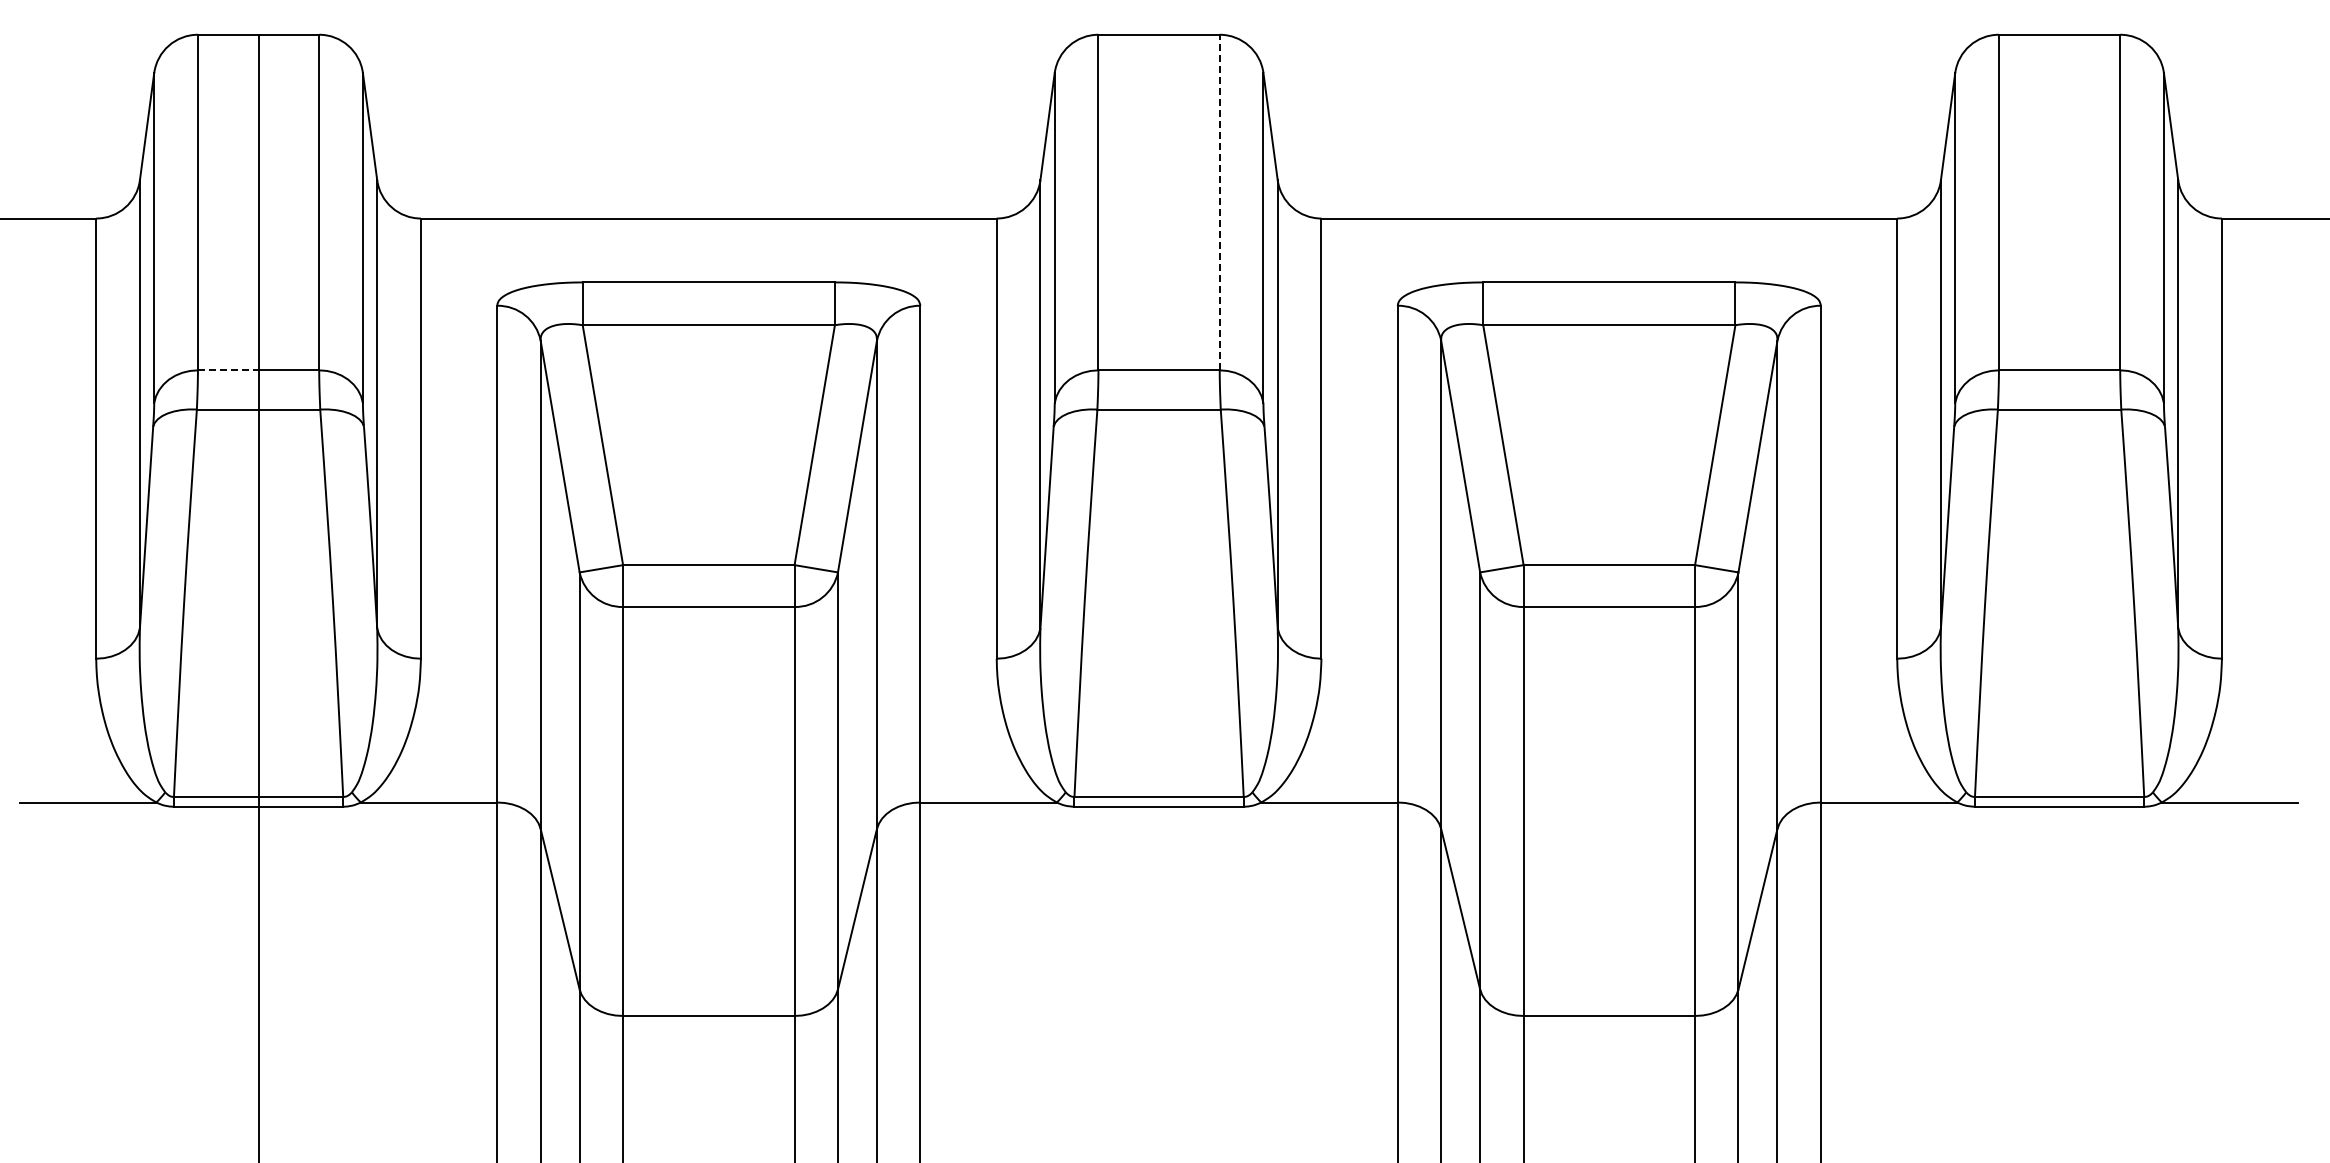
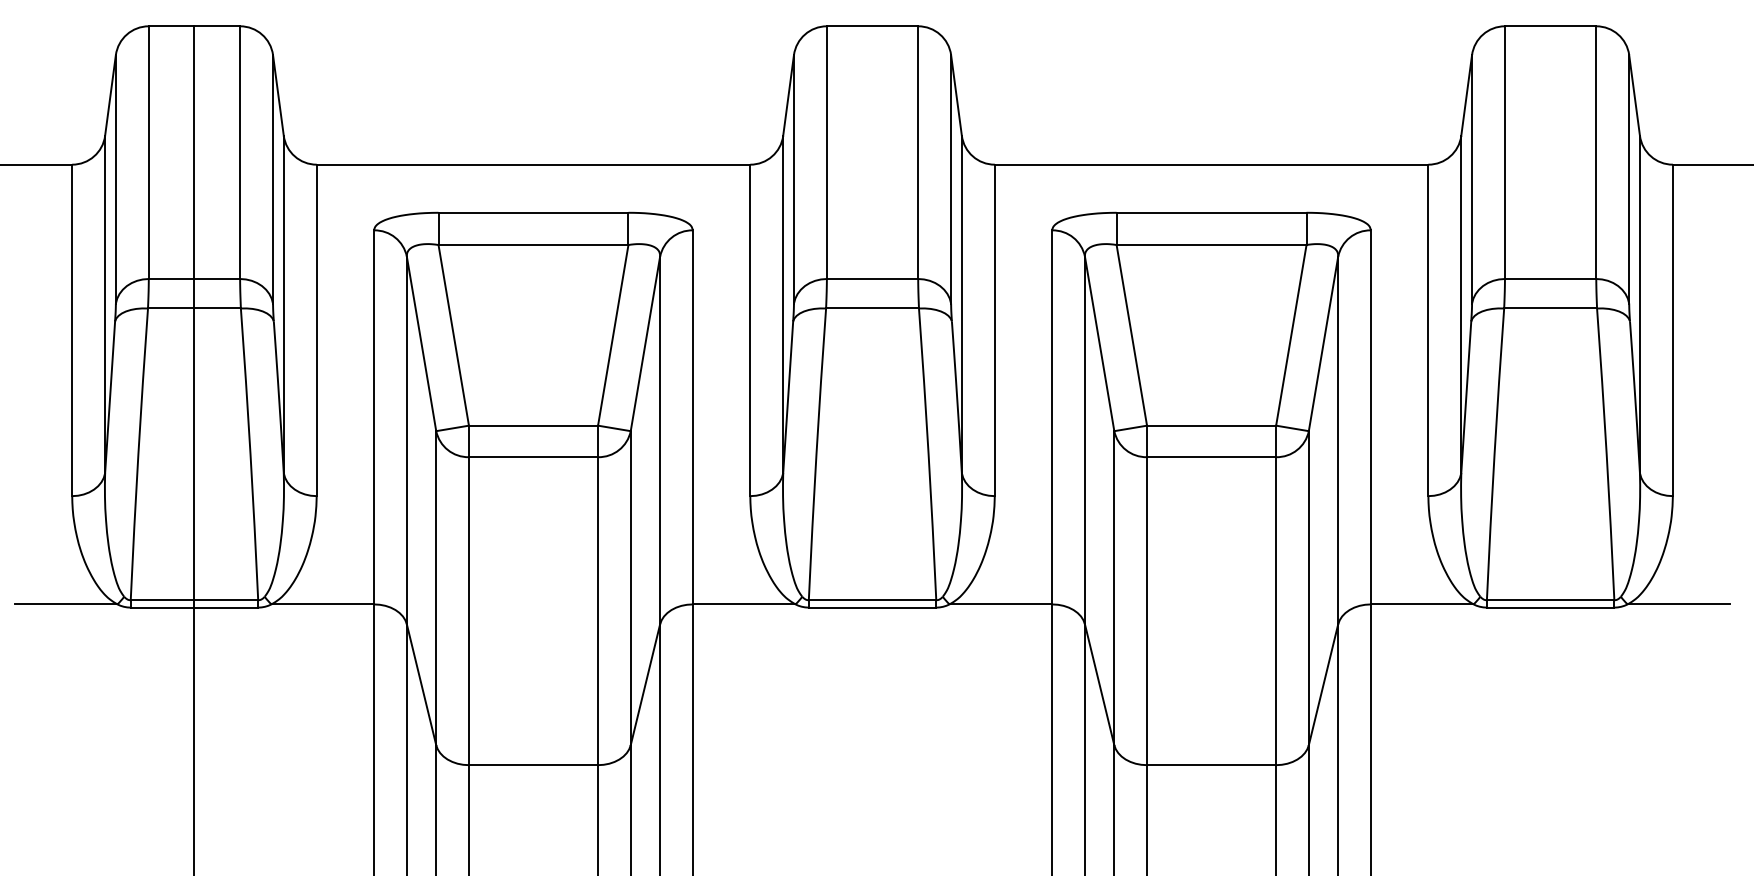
line: (1219, 202) -> (918, 152), dashed -> solid
line: (228, 370) -> (171, 279), dashed -> solid

